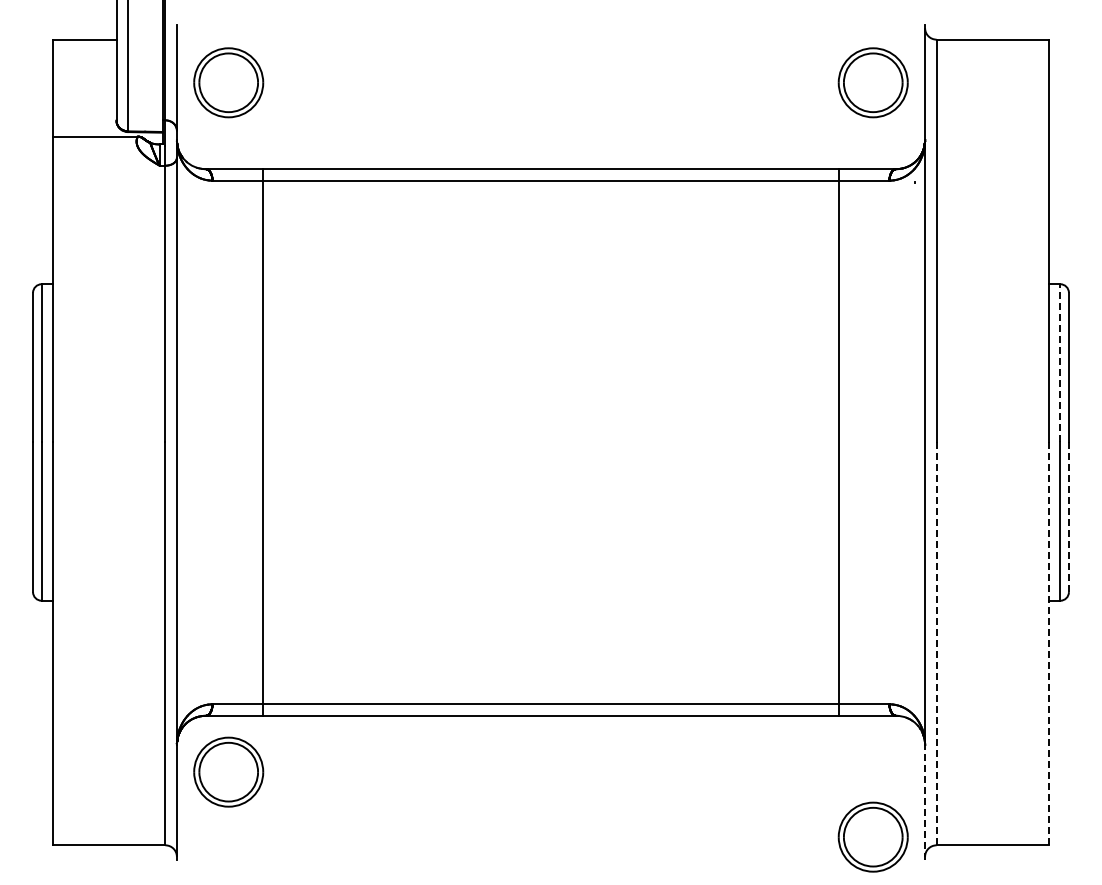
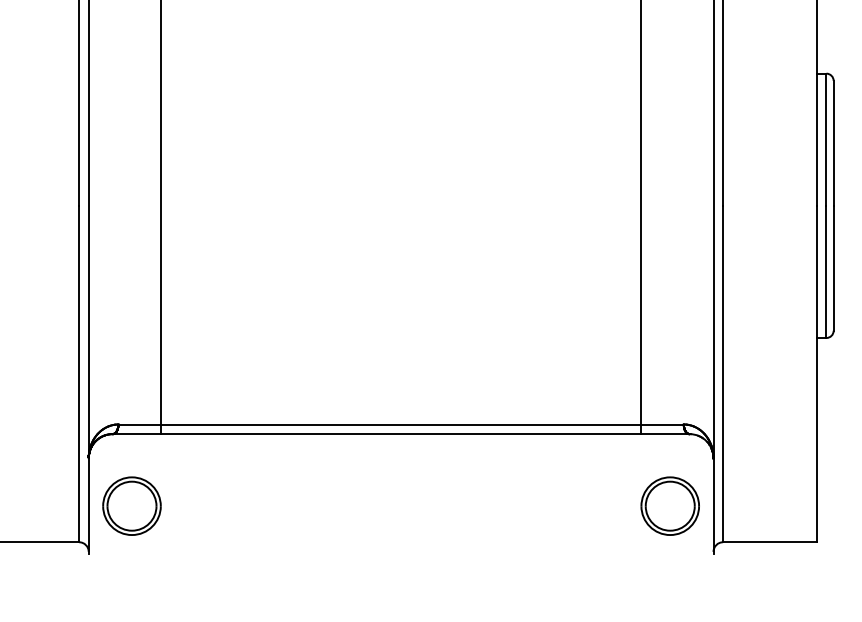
line: (1060, 362) -> (826, 139), dashed -> solid
line: (1068, 517) -> (833, 268), dashed -> solid
line: (936, 644) -> (723, 374), dashed -> solid
line: (1048, 644) -> (816, 374), dashed -> solid
part: (228, 771) -> (131, 505), moved
line: (925, 802) -> (713, 506), dashed -> solid
part: (872, 836) -> (669, 505), moved

